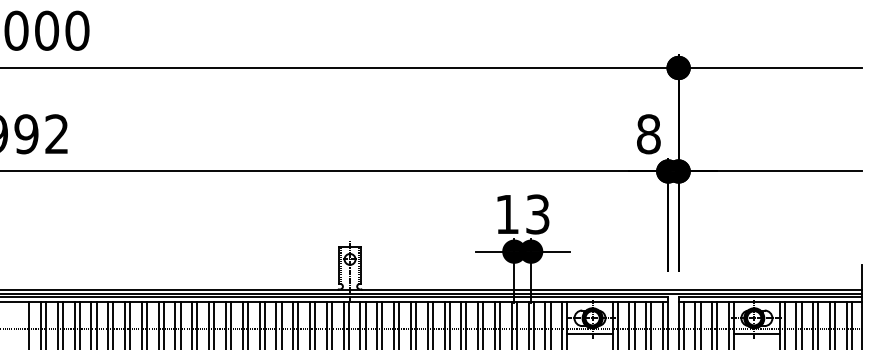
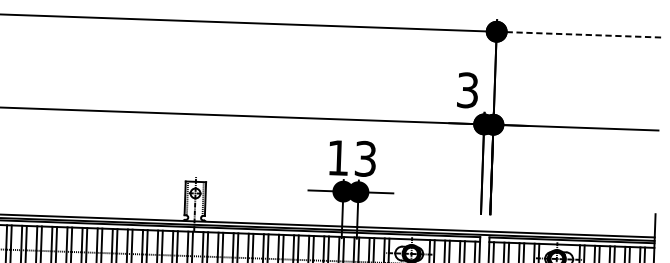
line: (770, 67) -> (579, 34), solid -> dashed
text: (648, 134) -> (467, 90), 8 -> 3

